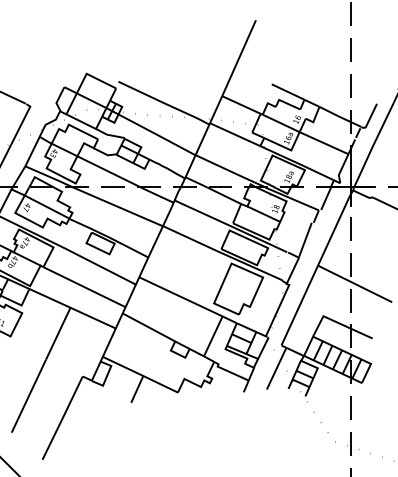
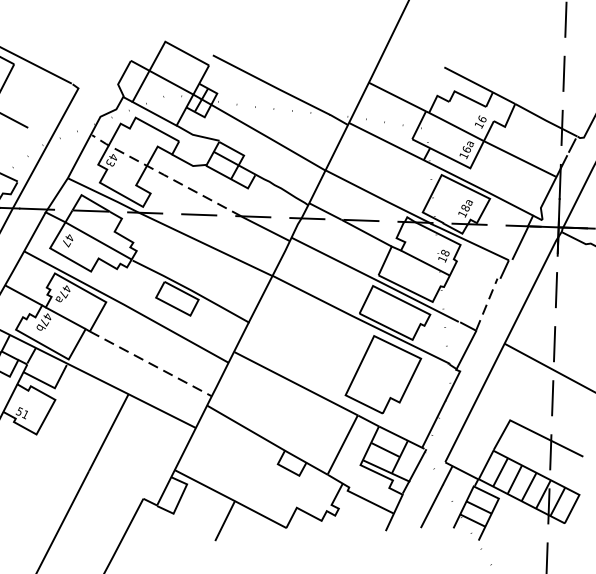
line: (88, 161) -> (163, 174), solid -> dashed
line: (305, 239) -> (487, 303), solid -> dashed
line: (84, 287) -> (150, 364), solid -> dashed

